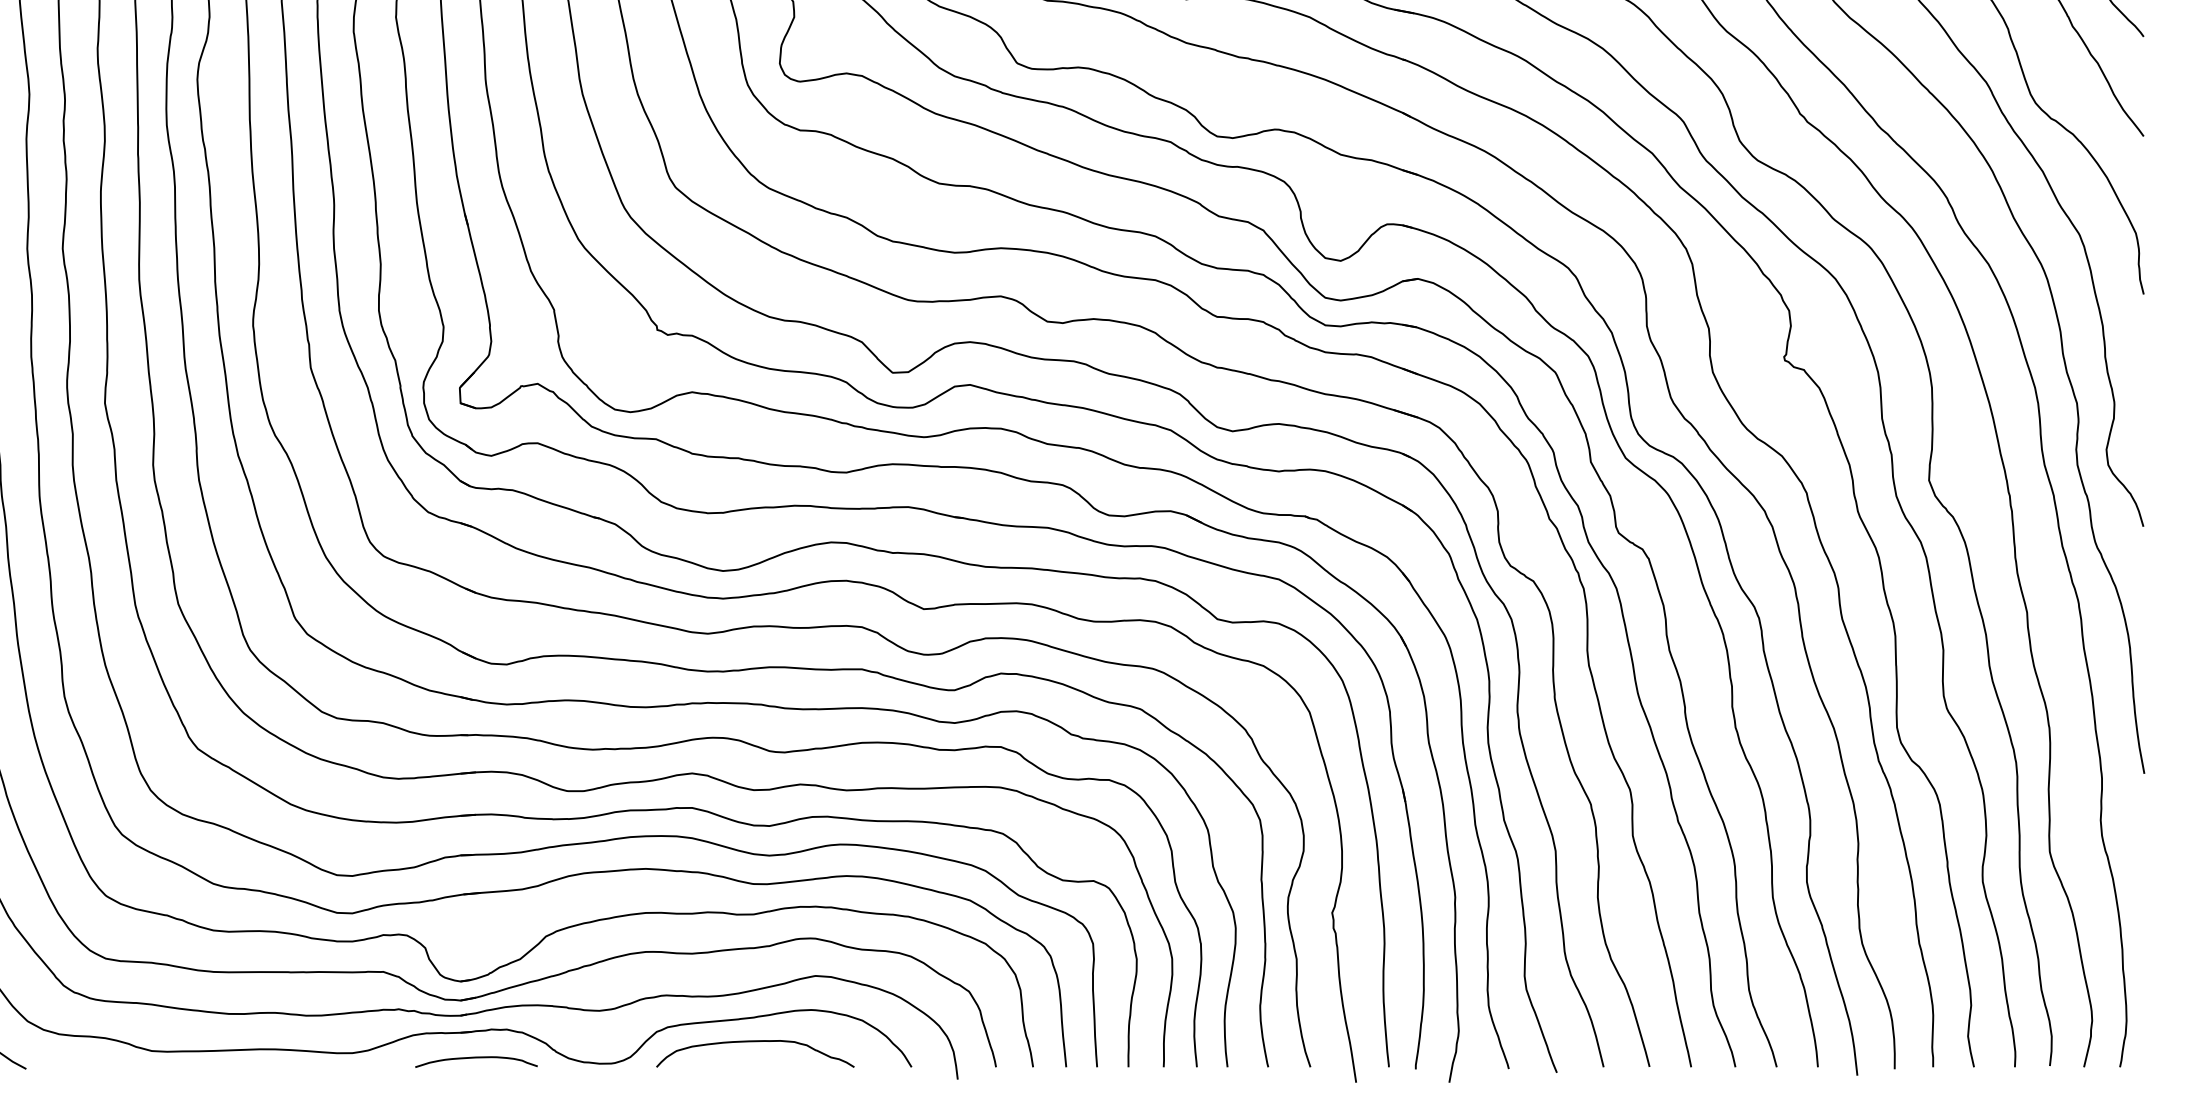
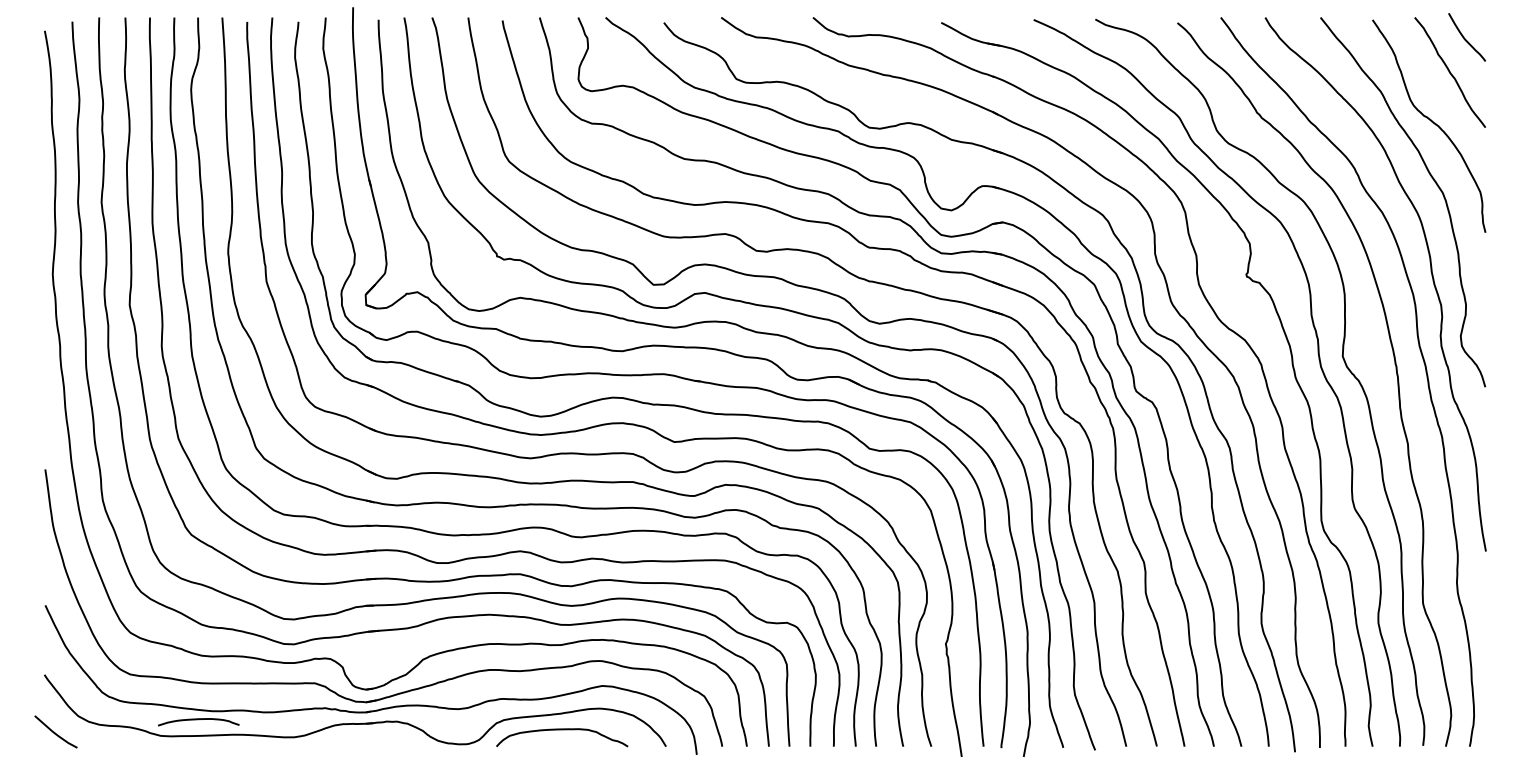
curve: (476, 1059) -> (198, 720), moved

